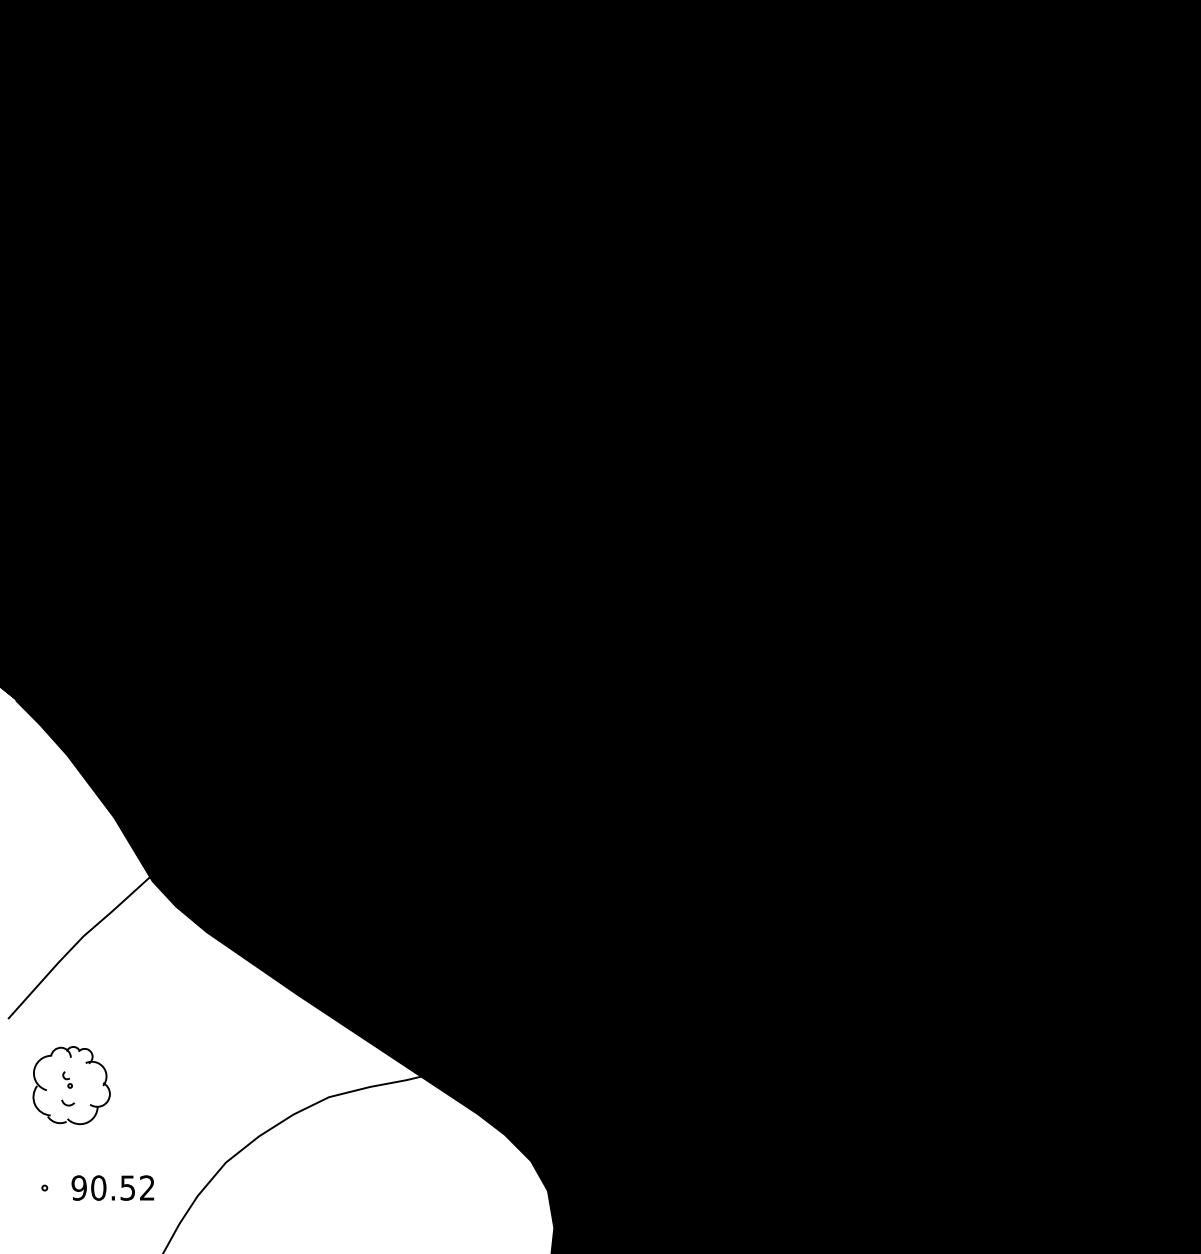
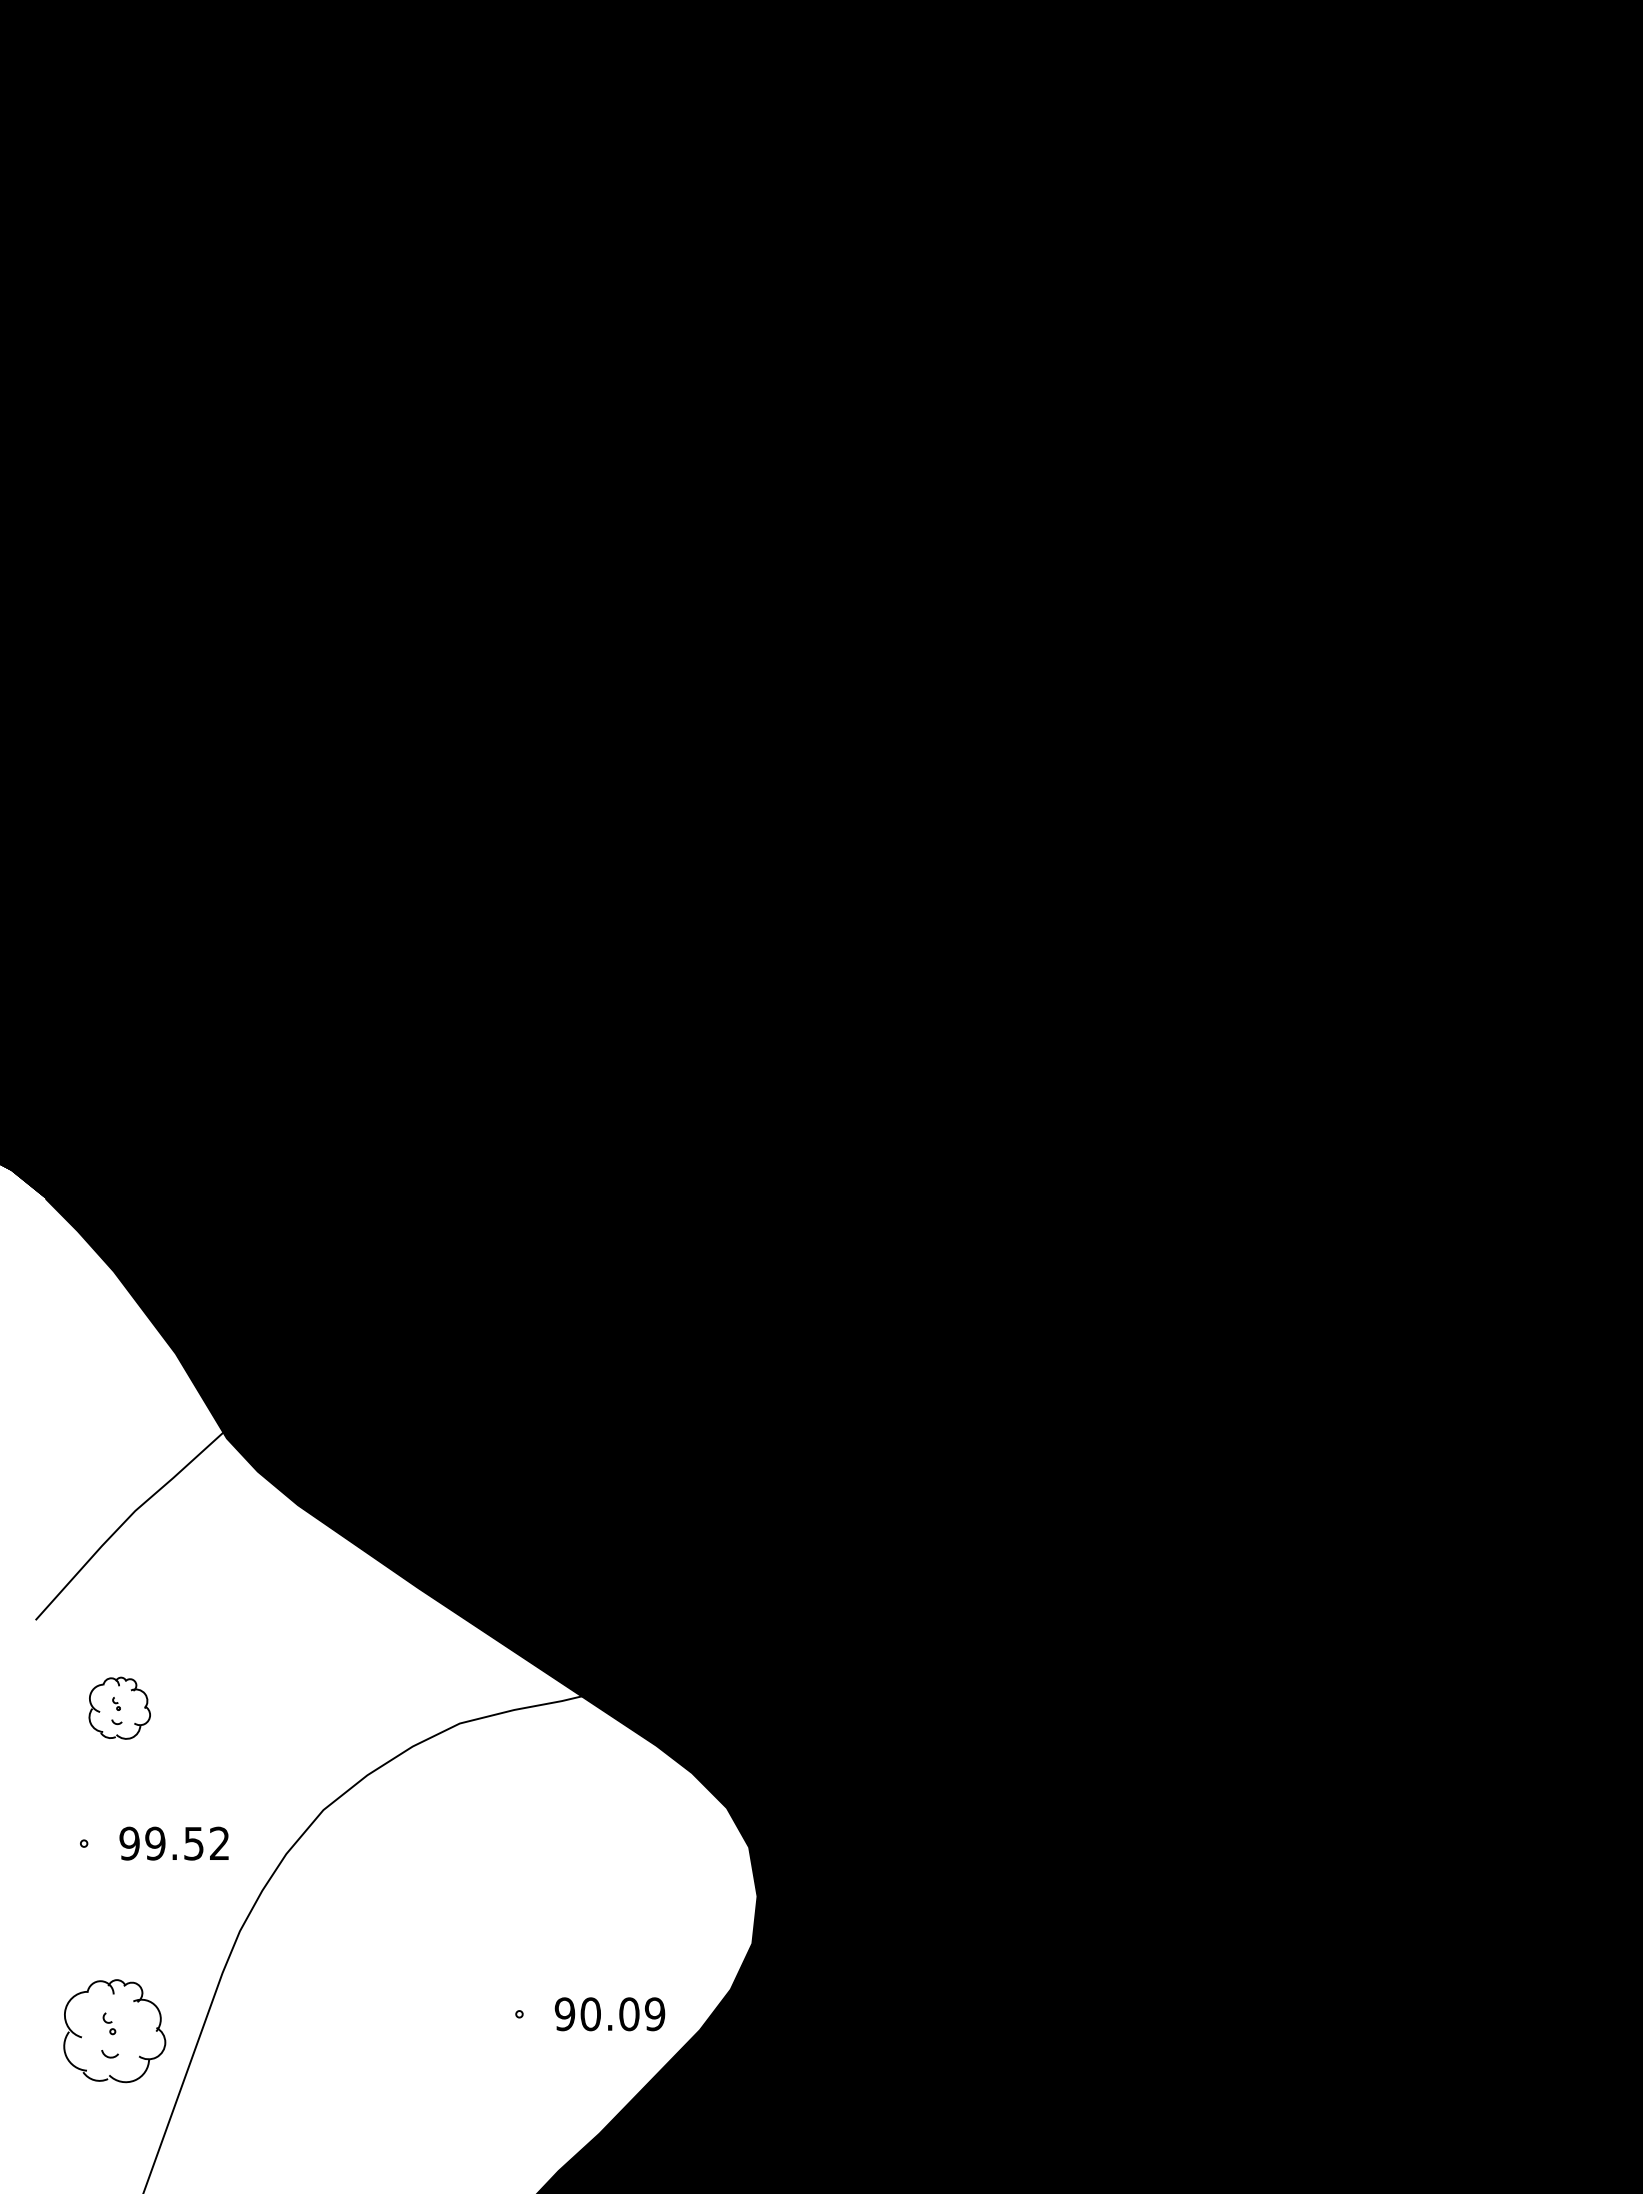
part: (71, 1085) -> (119, 1708), size x0.6
text: (98, 1187) -> (155, 1843), 90.52 -> 99.52

